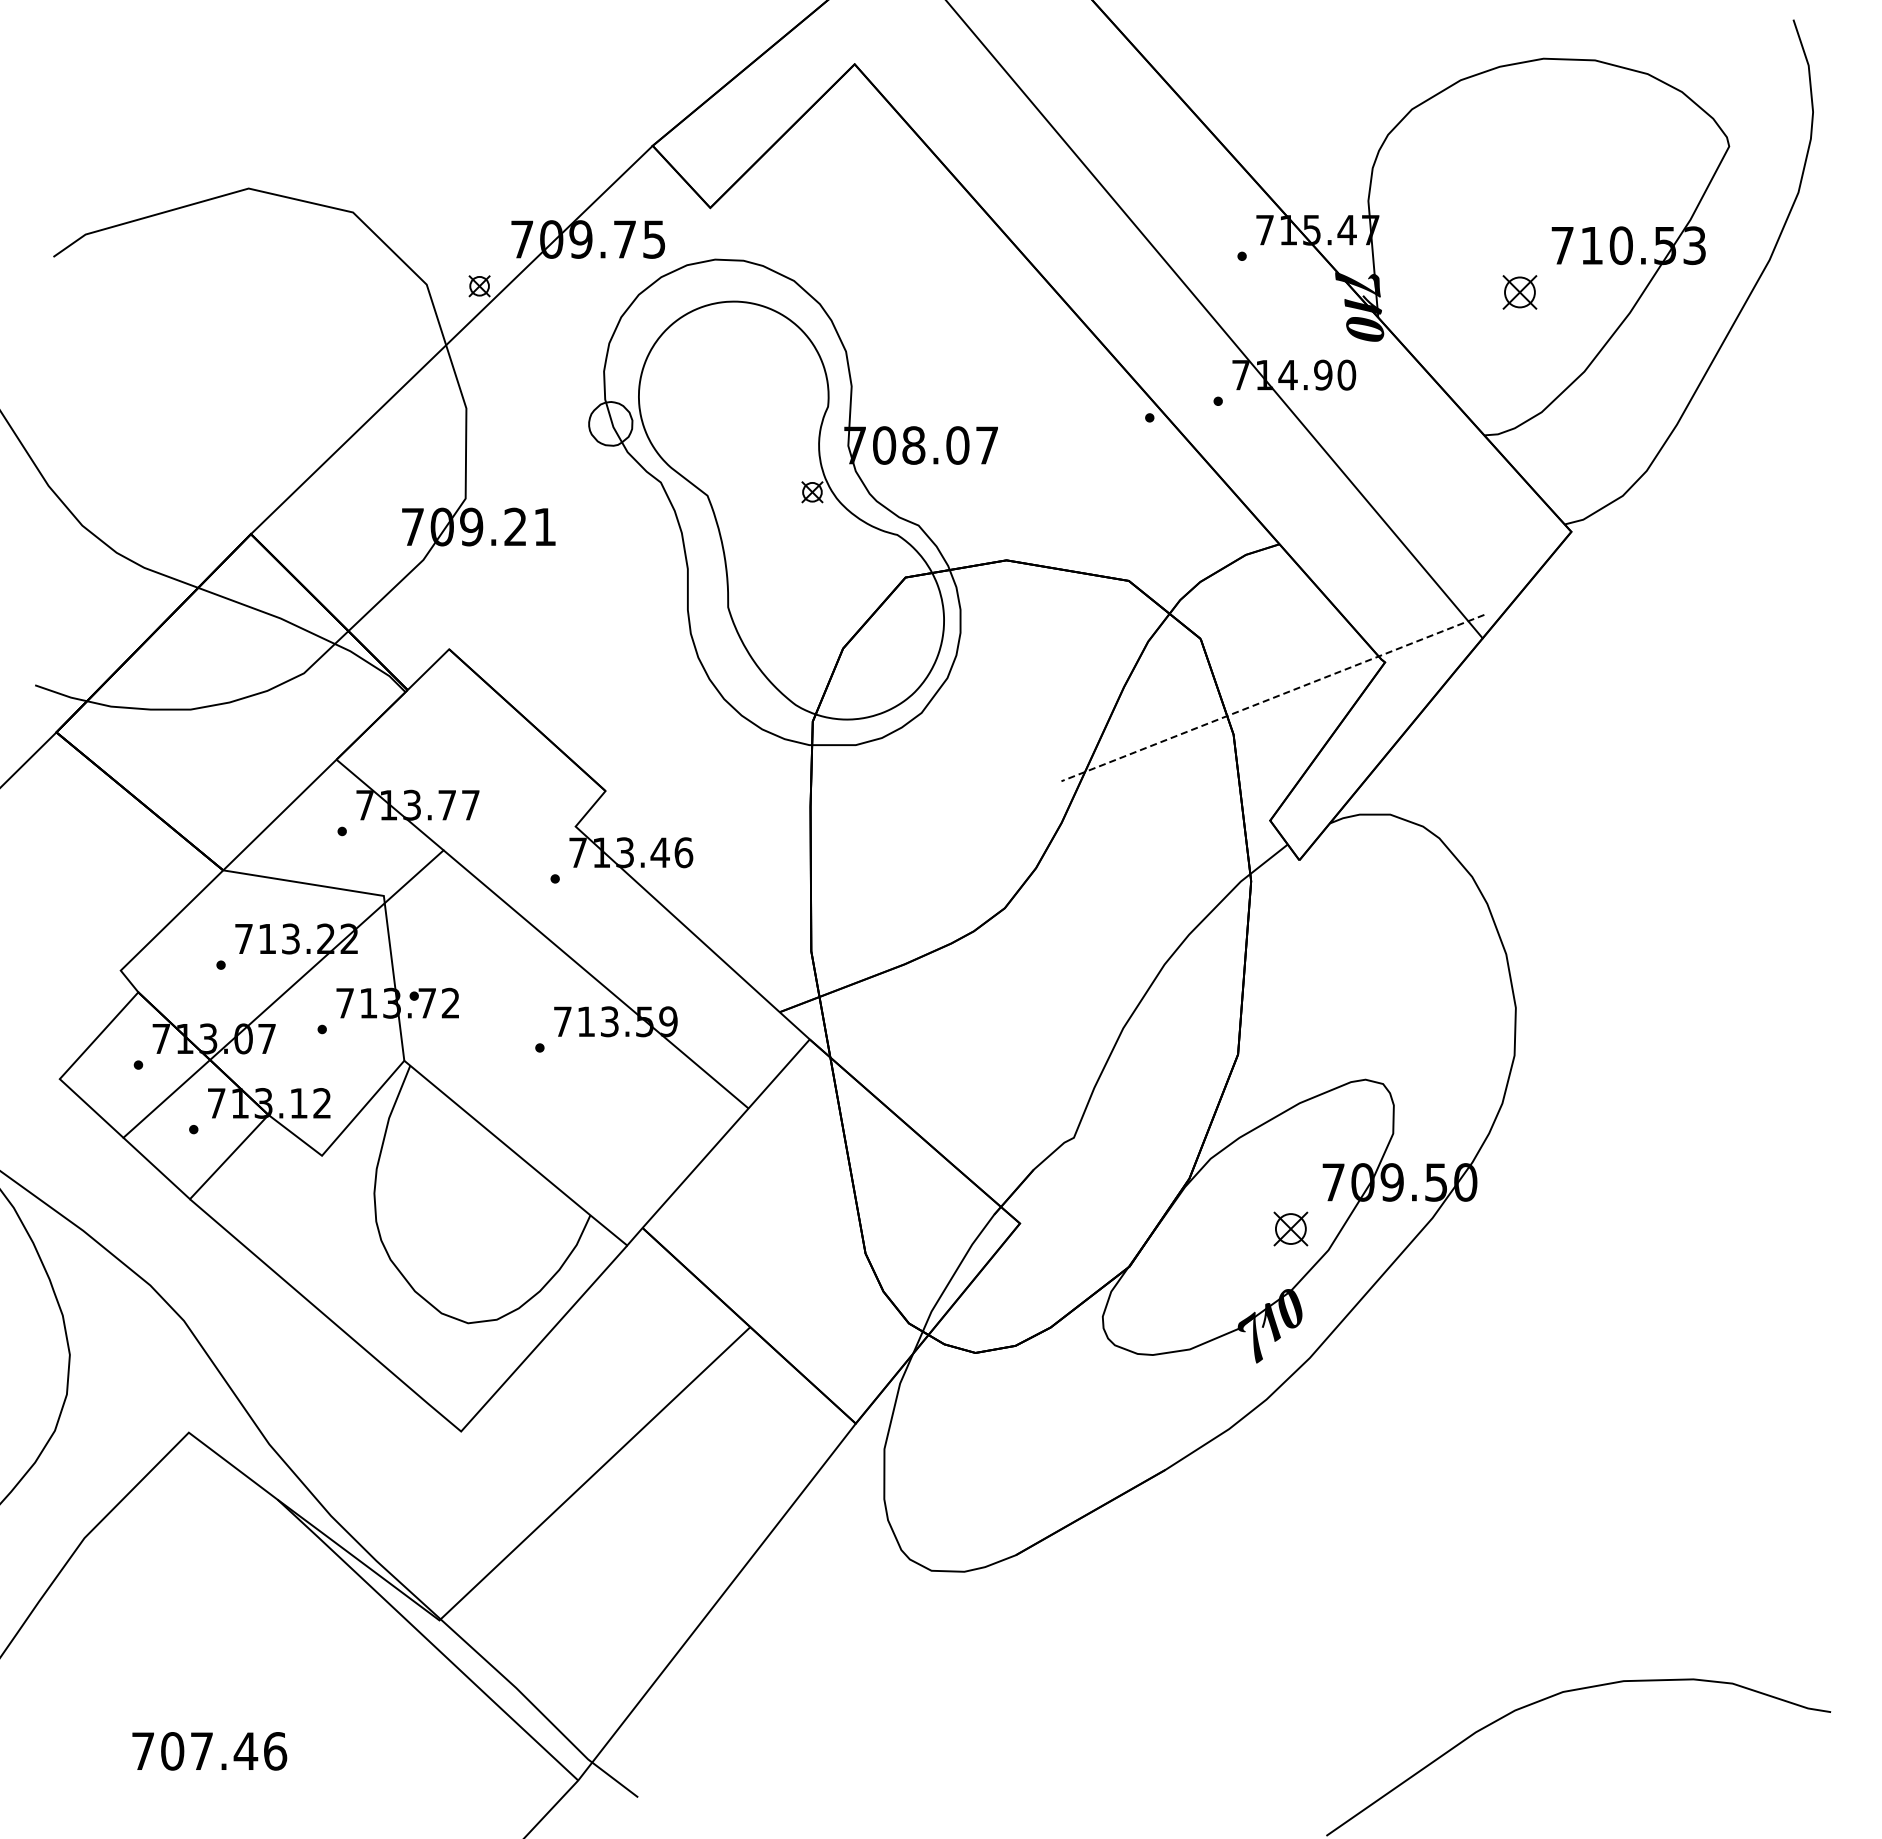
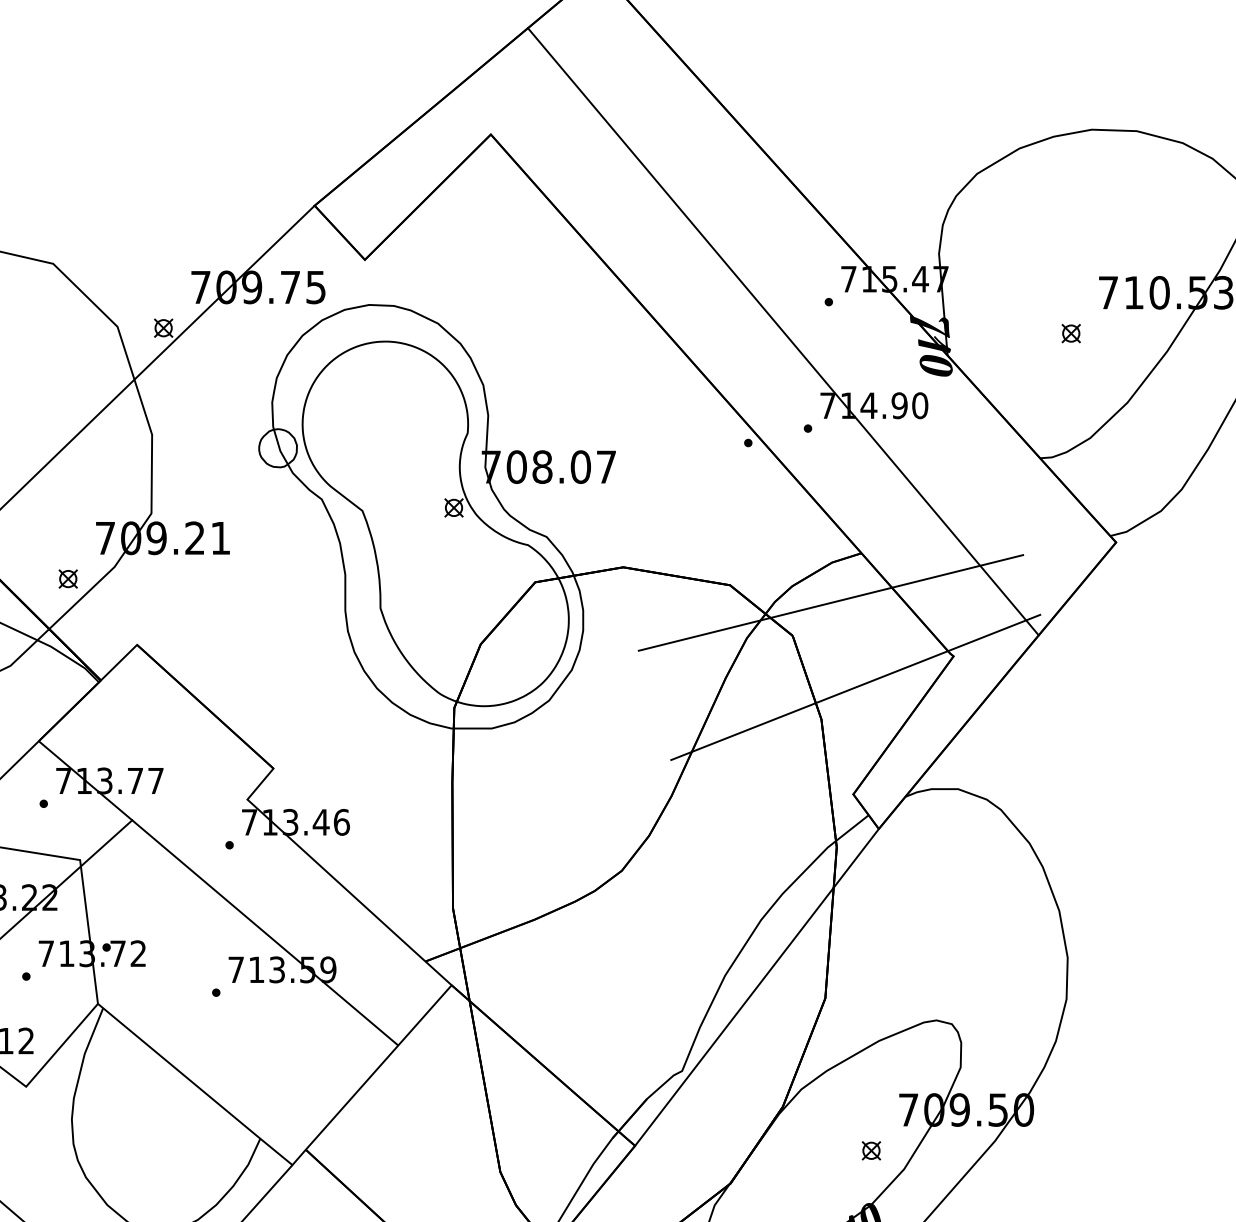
part: (1519, 292) -> (1070, 333), size x0.62
part: (370, 573) -> (68, 578), added
line: (1244, 601) -> (830, 603), added
line: (1272, 698) -> (855, 687), dashed -> solid
line: (1159, 1041) -> (756, 987), added
part: (1290, 1229) -> (871, 1151), size x0.62

